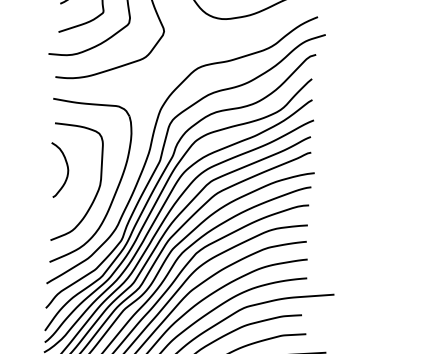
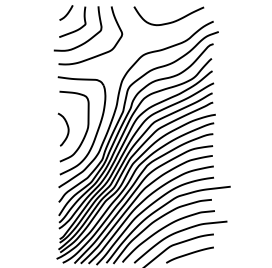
curve: (66, 170) -> (67, 129), moved

